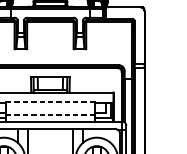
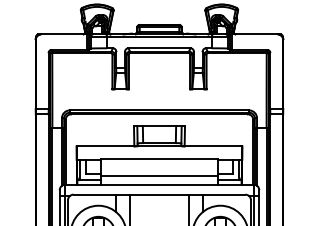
line: (50, 102) -> (159, 159), dashed -> solid
line: (50, 114) -> (159, 175), dashed -> solid

